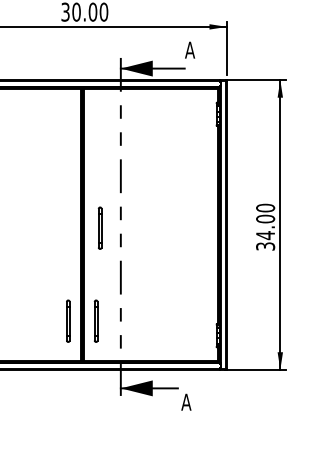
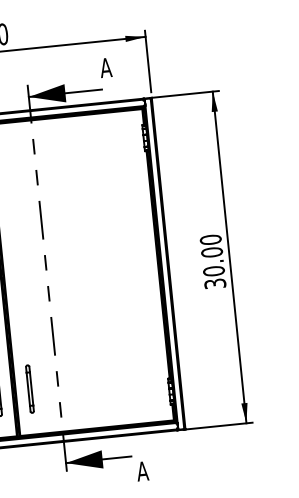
part: (99, 227) -> (22, 281), removed
text: (265, 235) -> (213, 271), 34.00 -> 30.00

